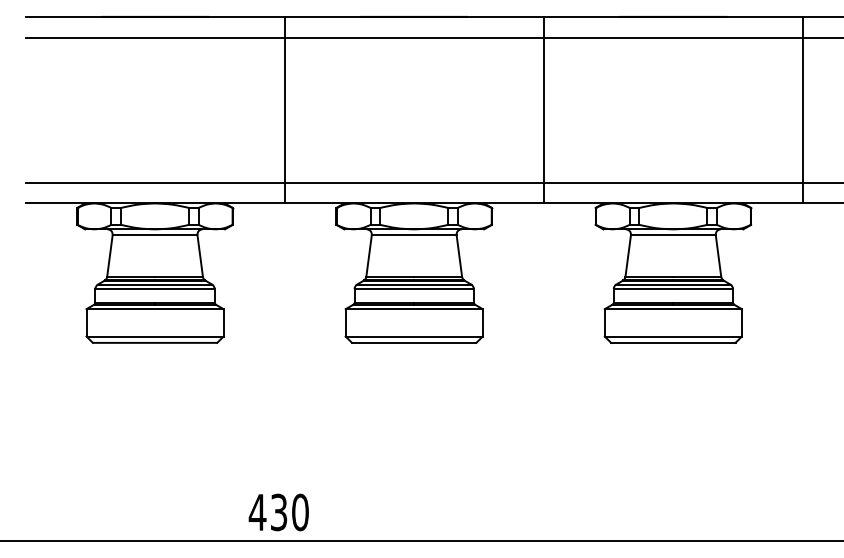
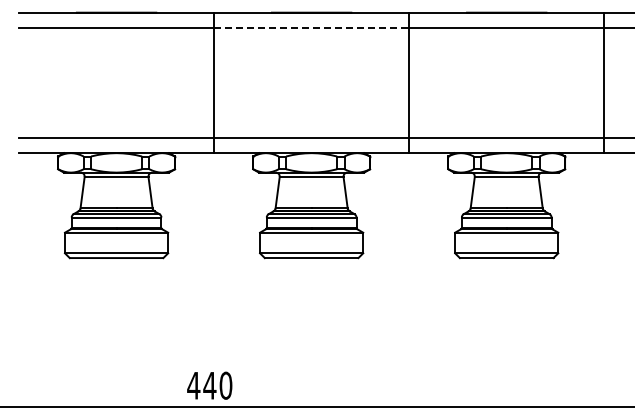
line: (414, 37) -> (311, 28), solid -> dashed
text: (278, 512) -> (209, 385), 430 -> 440

